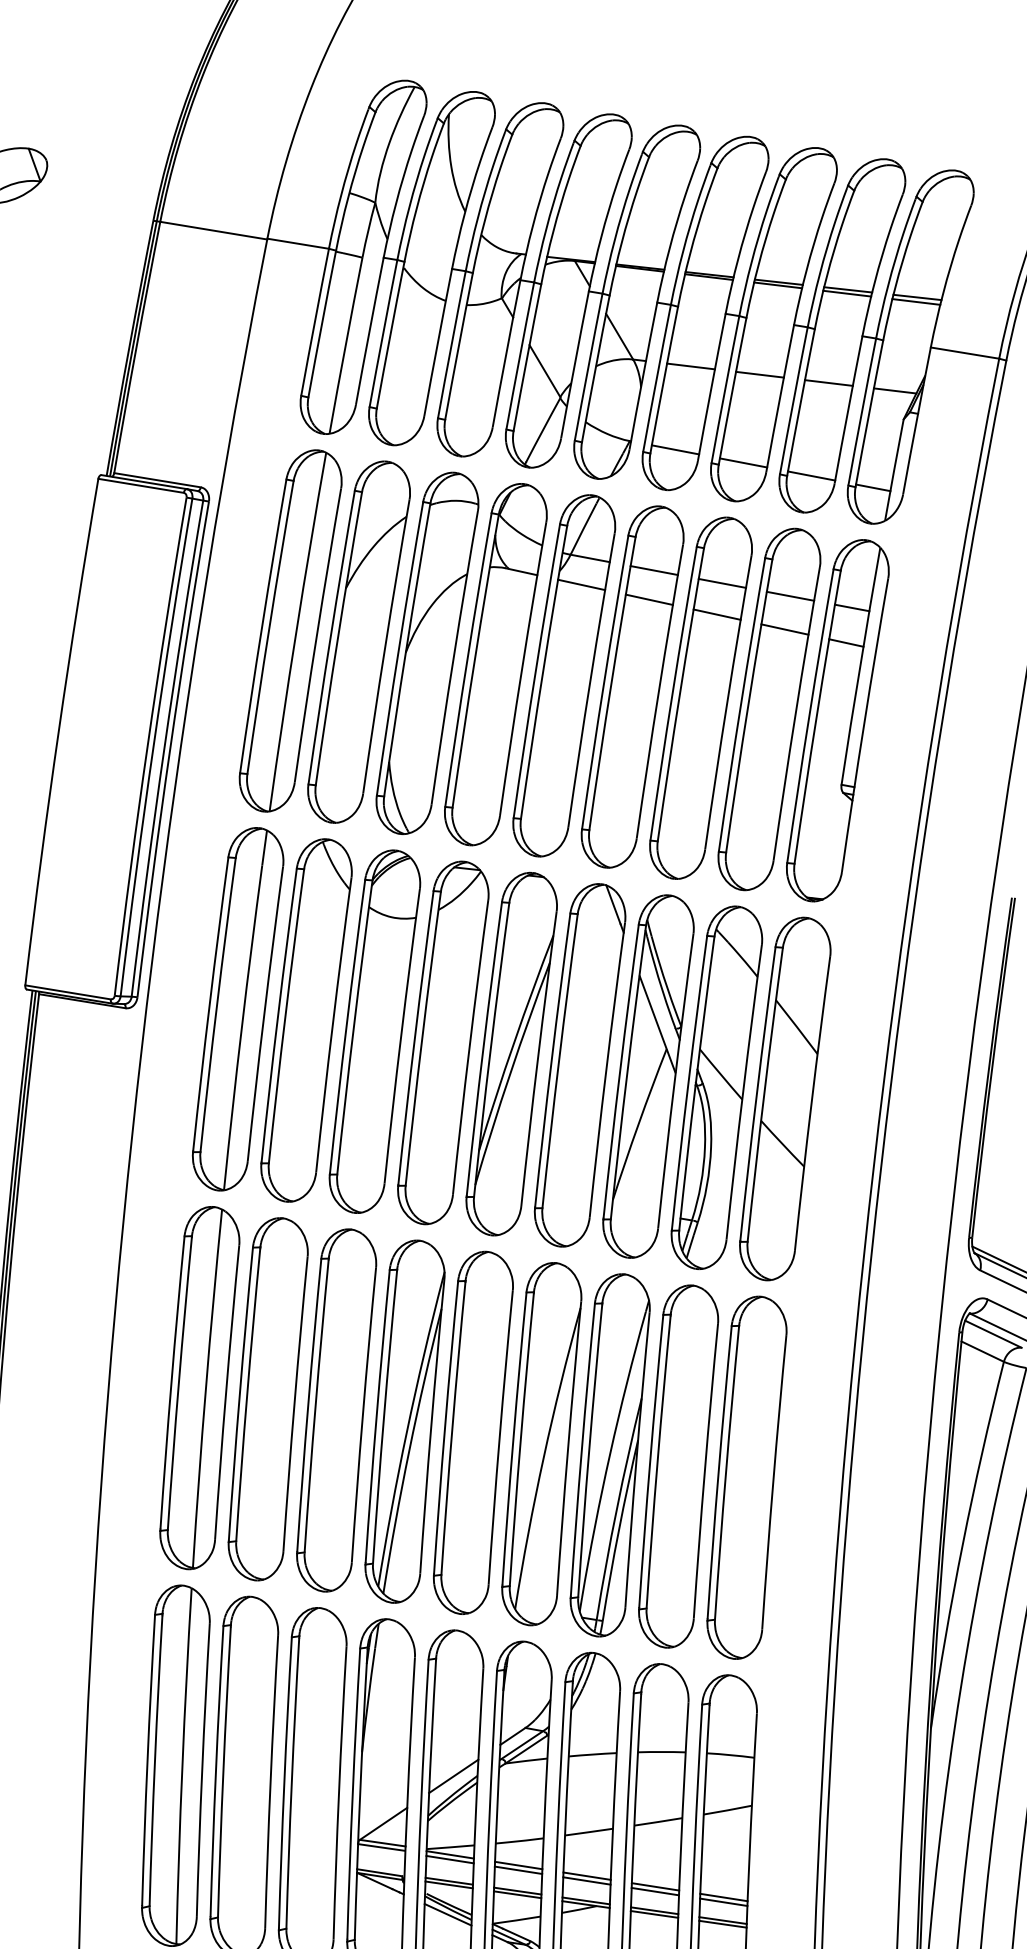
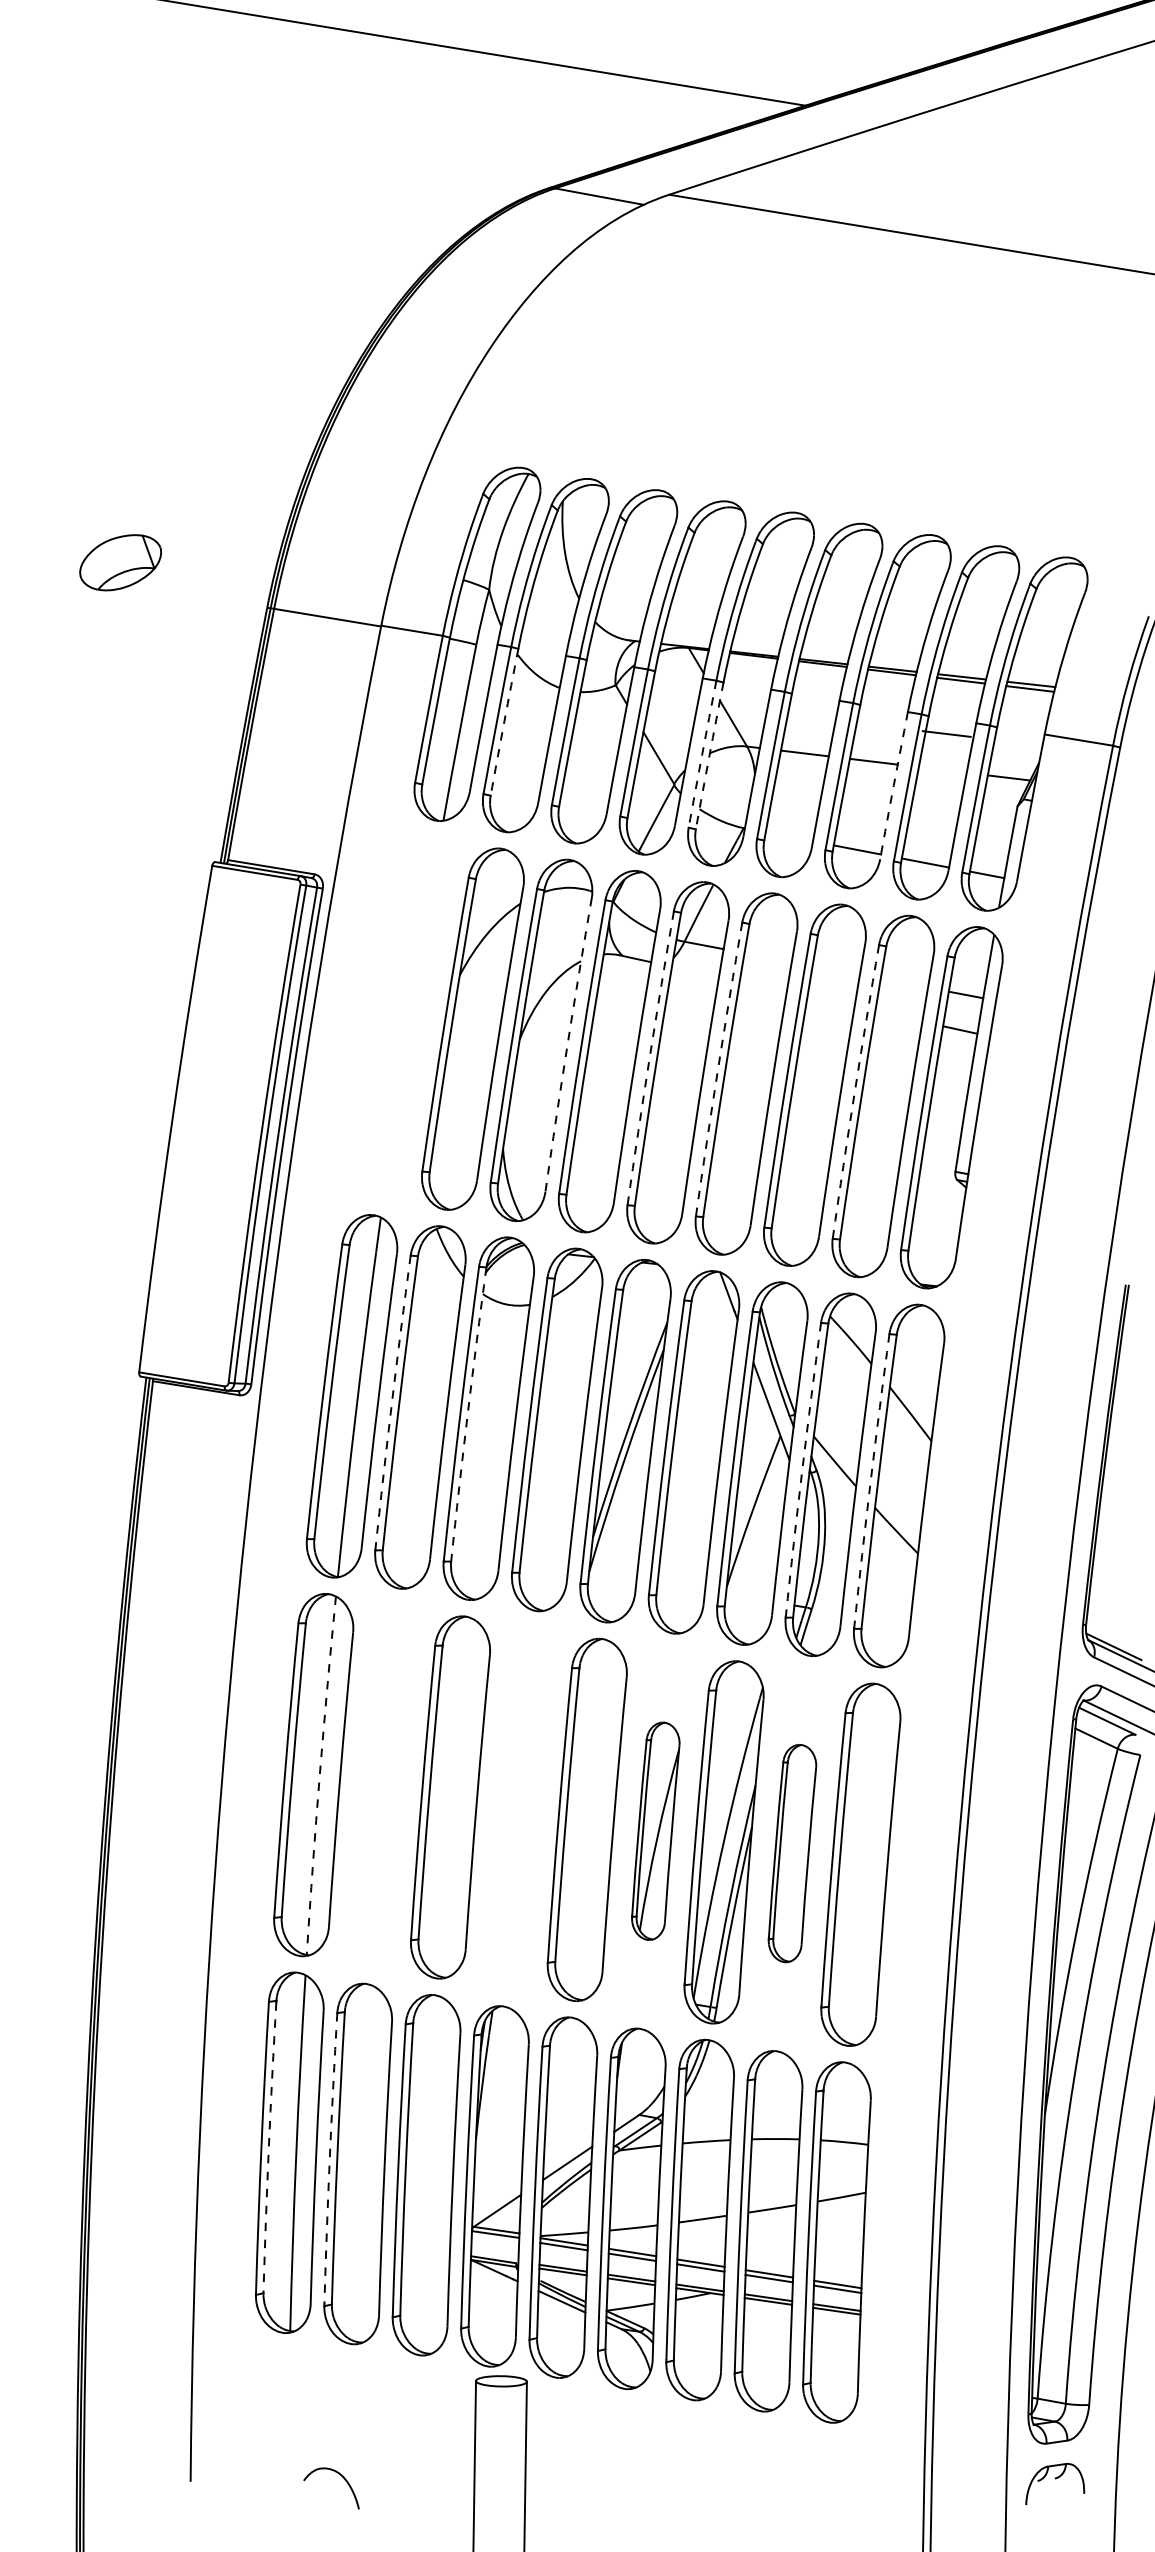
arc: (390, 335) -> (504, 722), solid -> dashed
arc: (588, 367) -> (702, 754), solid -> dashed
arc: (595, 368) -> (709, 755), solid -> dashed
line: (828, 382) -> (946, 733), moved
arc: (779, 398) -> (893, 785), solid -> dashed
line: (675, 449) -> (789, 836), removed
line: (653, 570) -> (767, 957), removed
line: (721, 582) -> (835, 969), removed
line: (581, 584) -> (695, 971), removed
line: (790, 595) -> (904, 982), removed
line: (648, 599) -> (762, 986), removed
line: (716, 614) -> (830, 1001), removed
line: (784, 629) -> (898, 1016), removed
part: (290, 630) -> (404, 1017), removed
arc: (453, 657) -> (567, 1044), solid -> dashed
arc: (535, 671) -> (649, 1058), solid -> dashed
arc: (604, 682) -> (718, 1069), solid -> dashed
arc: (740, 704) -> (854, 1091), solid -> dashed
arc: (278, 1015) -> (392, 1402), solid -> dashed
arc: (353, 1027) -> (467, 1414), solid -> dashed
arc: (688, 1082) -> (802, 1469), solid -> dashed
arc: (756, 1093) -> (870, 1480), solid -> dashed
arc: (205, 1388) -> (319, 1775), solid -> dashed
part: (267, 1399) -> (381, 1786), removed
part: (404, 1421) -> (518, 1808), removed
part: (541, 1444) -> (655, 1831), size x0.6
part: (678, 1466) -> (792, 1853), size x0.6
arc: (154, 1760) -> (268, 2147), solid -> dashed
arc: (215, 1771) -> (329, 2158), solid -> dashed

